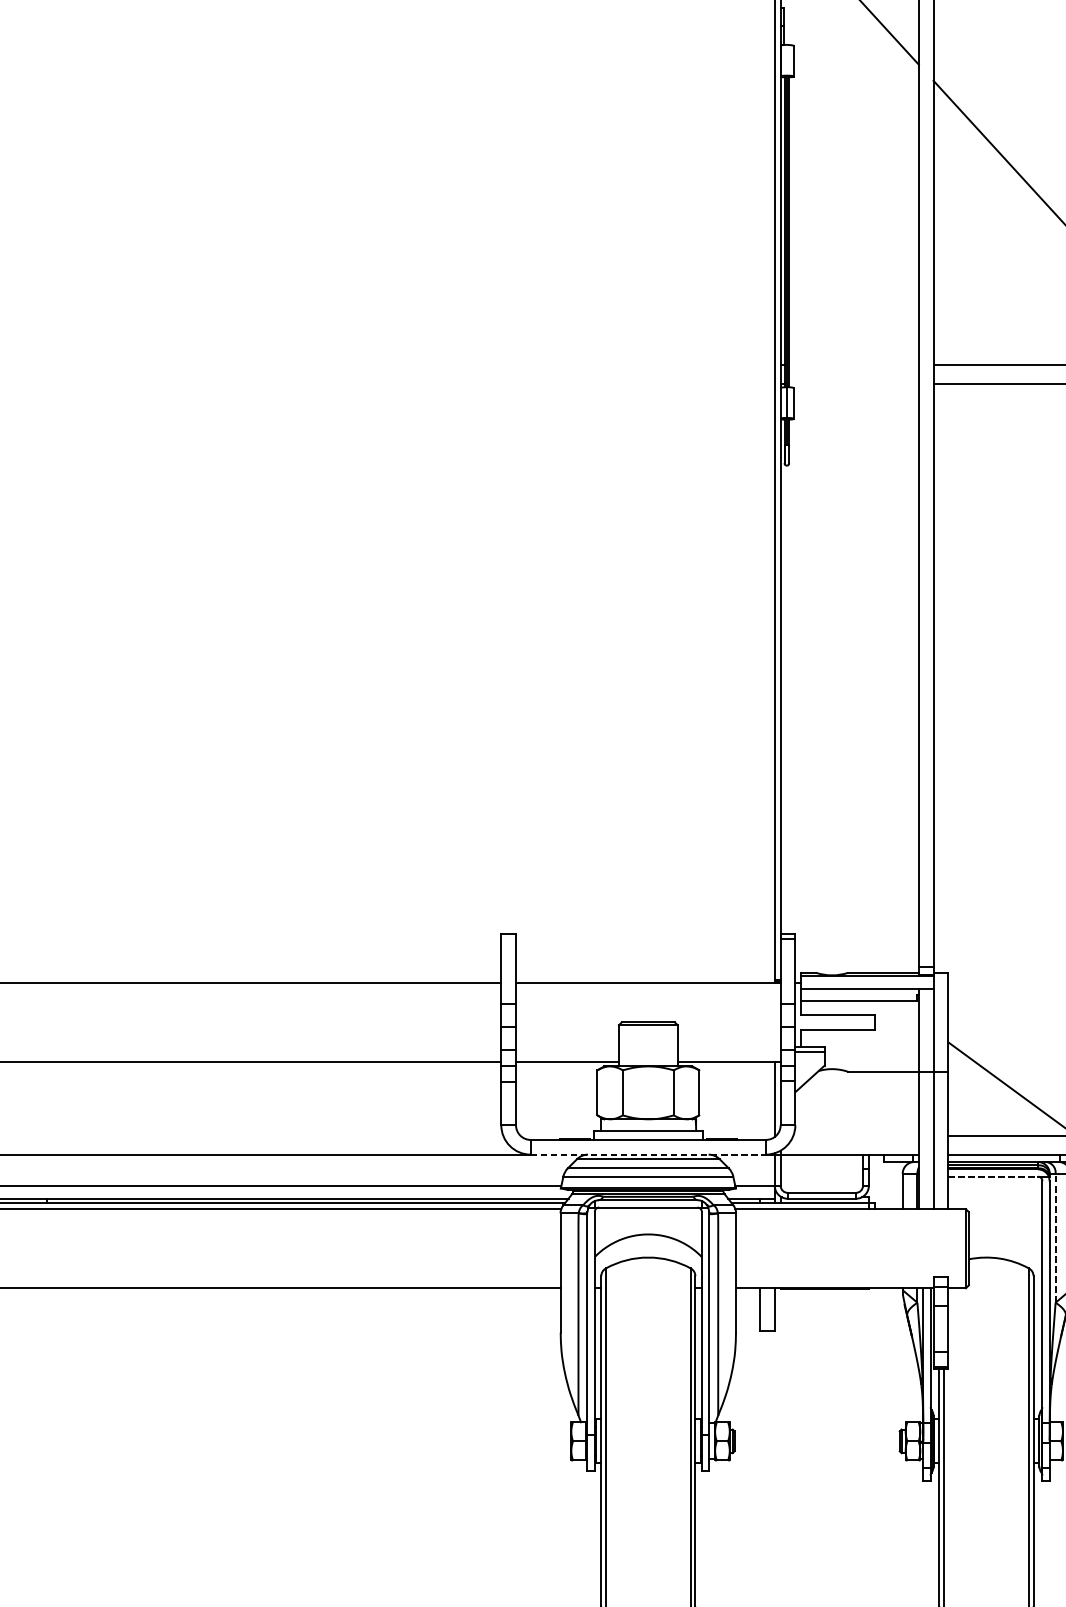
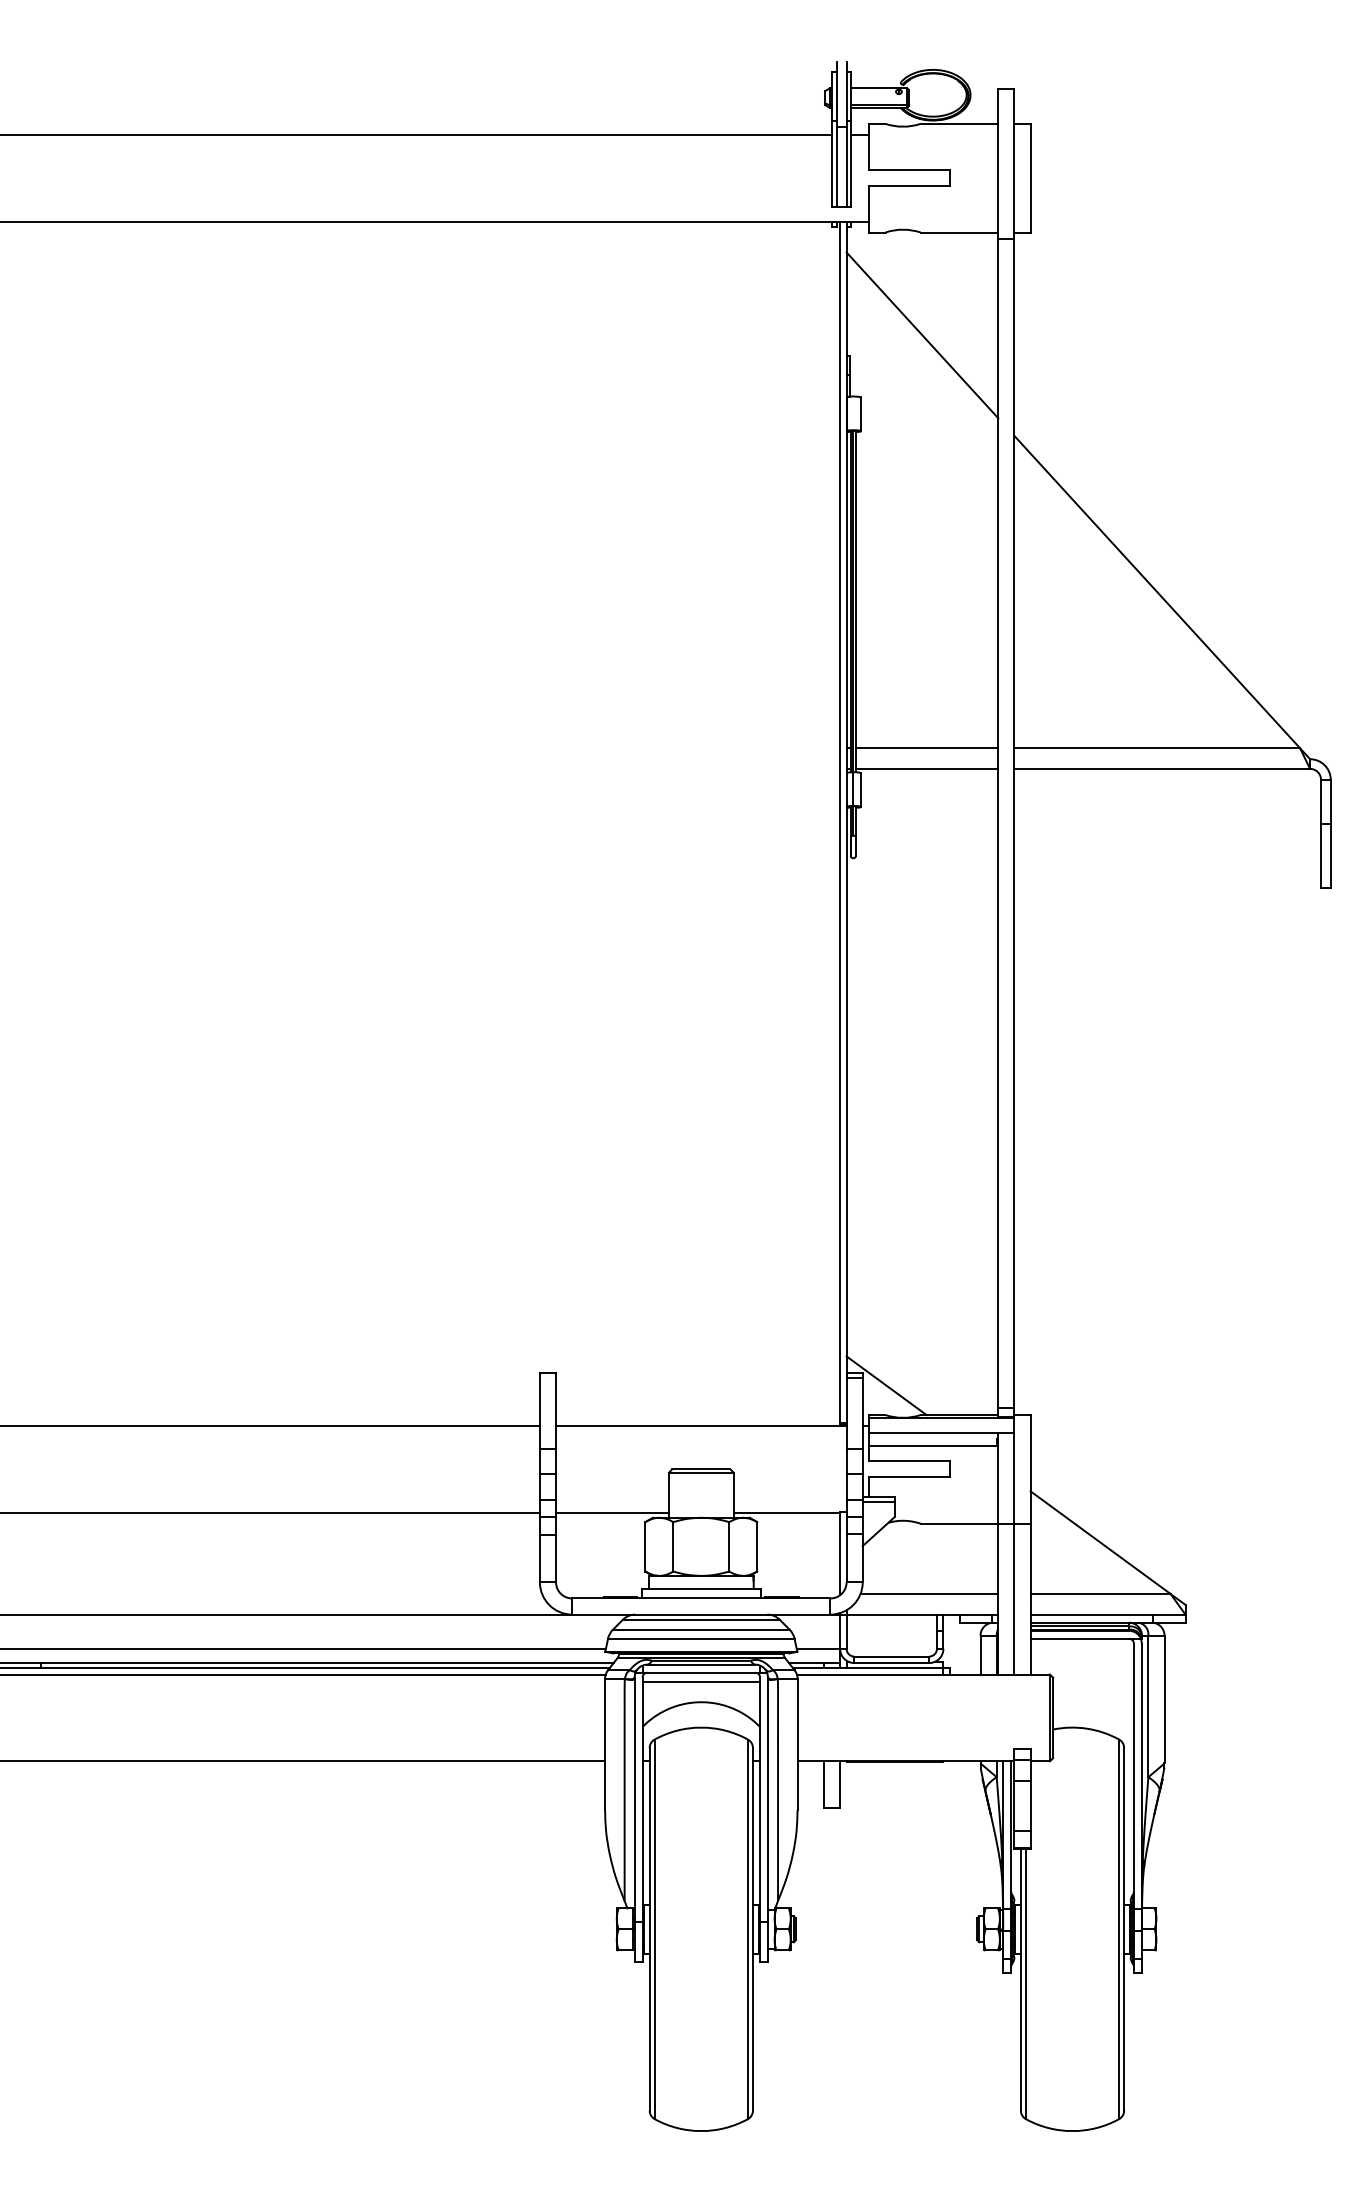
line: (853, 365) -> (926, 748), added
line: (853, 383) -> (926, 768), added
line: (817, 945) -> (886, 1385), added
line: (856, 1135) -> (929, 1593), added
line: (648, 1154) -> (701, 1614), dashed -> solid
line: (993, 1176) -> (1080, 1638), dashed -> solid
line: (648, 1216) -> (701, 1682), added
line: (1055, 1238) -> (1148, 1706), dashed -> solid

